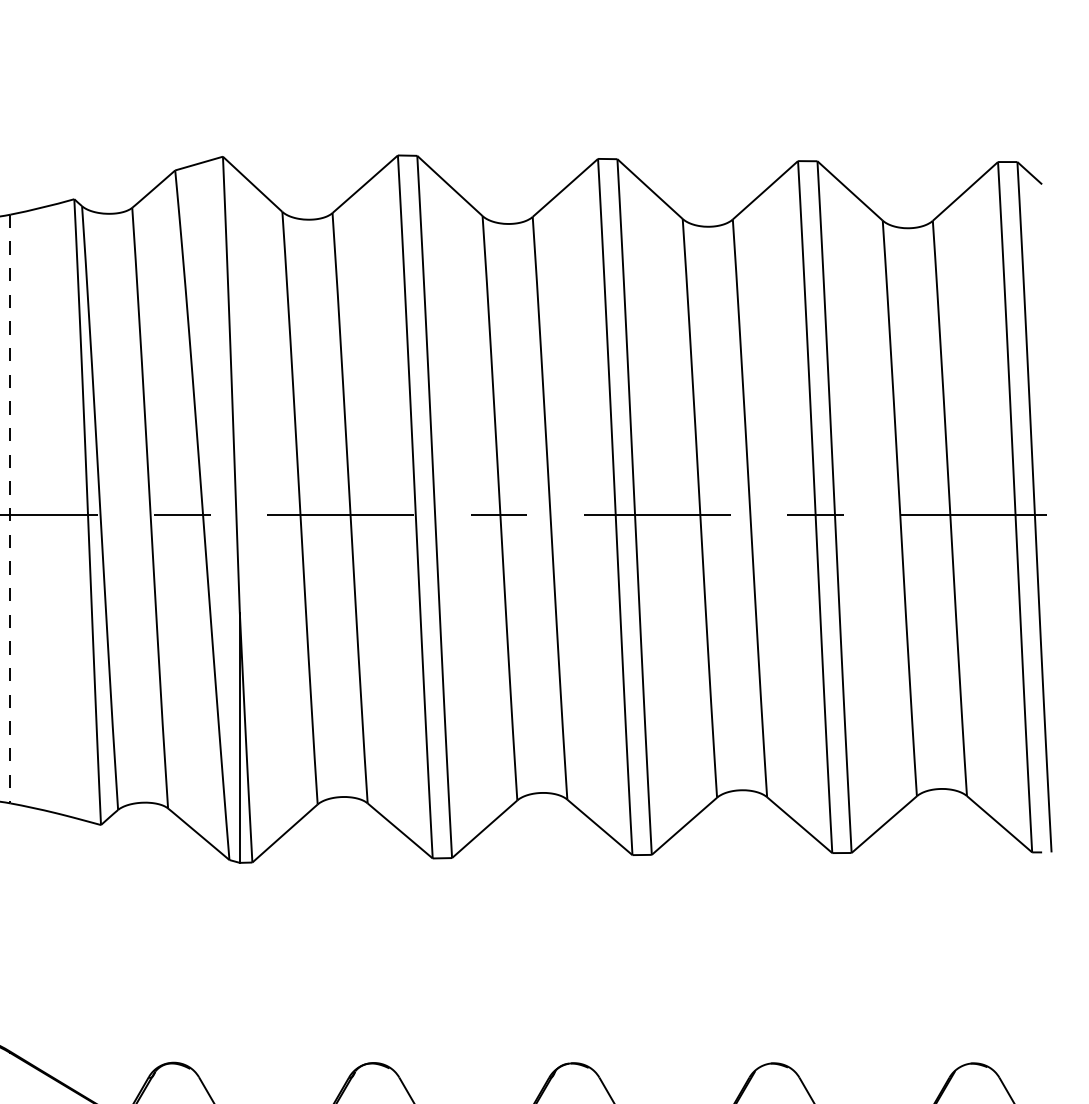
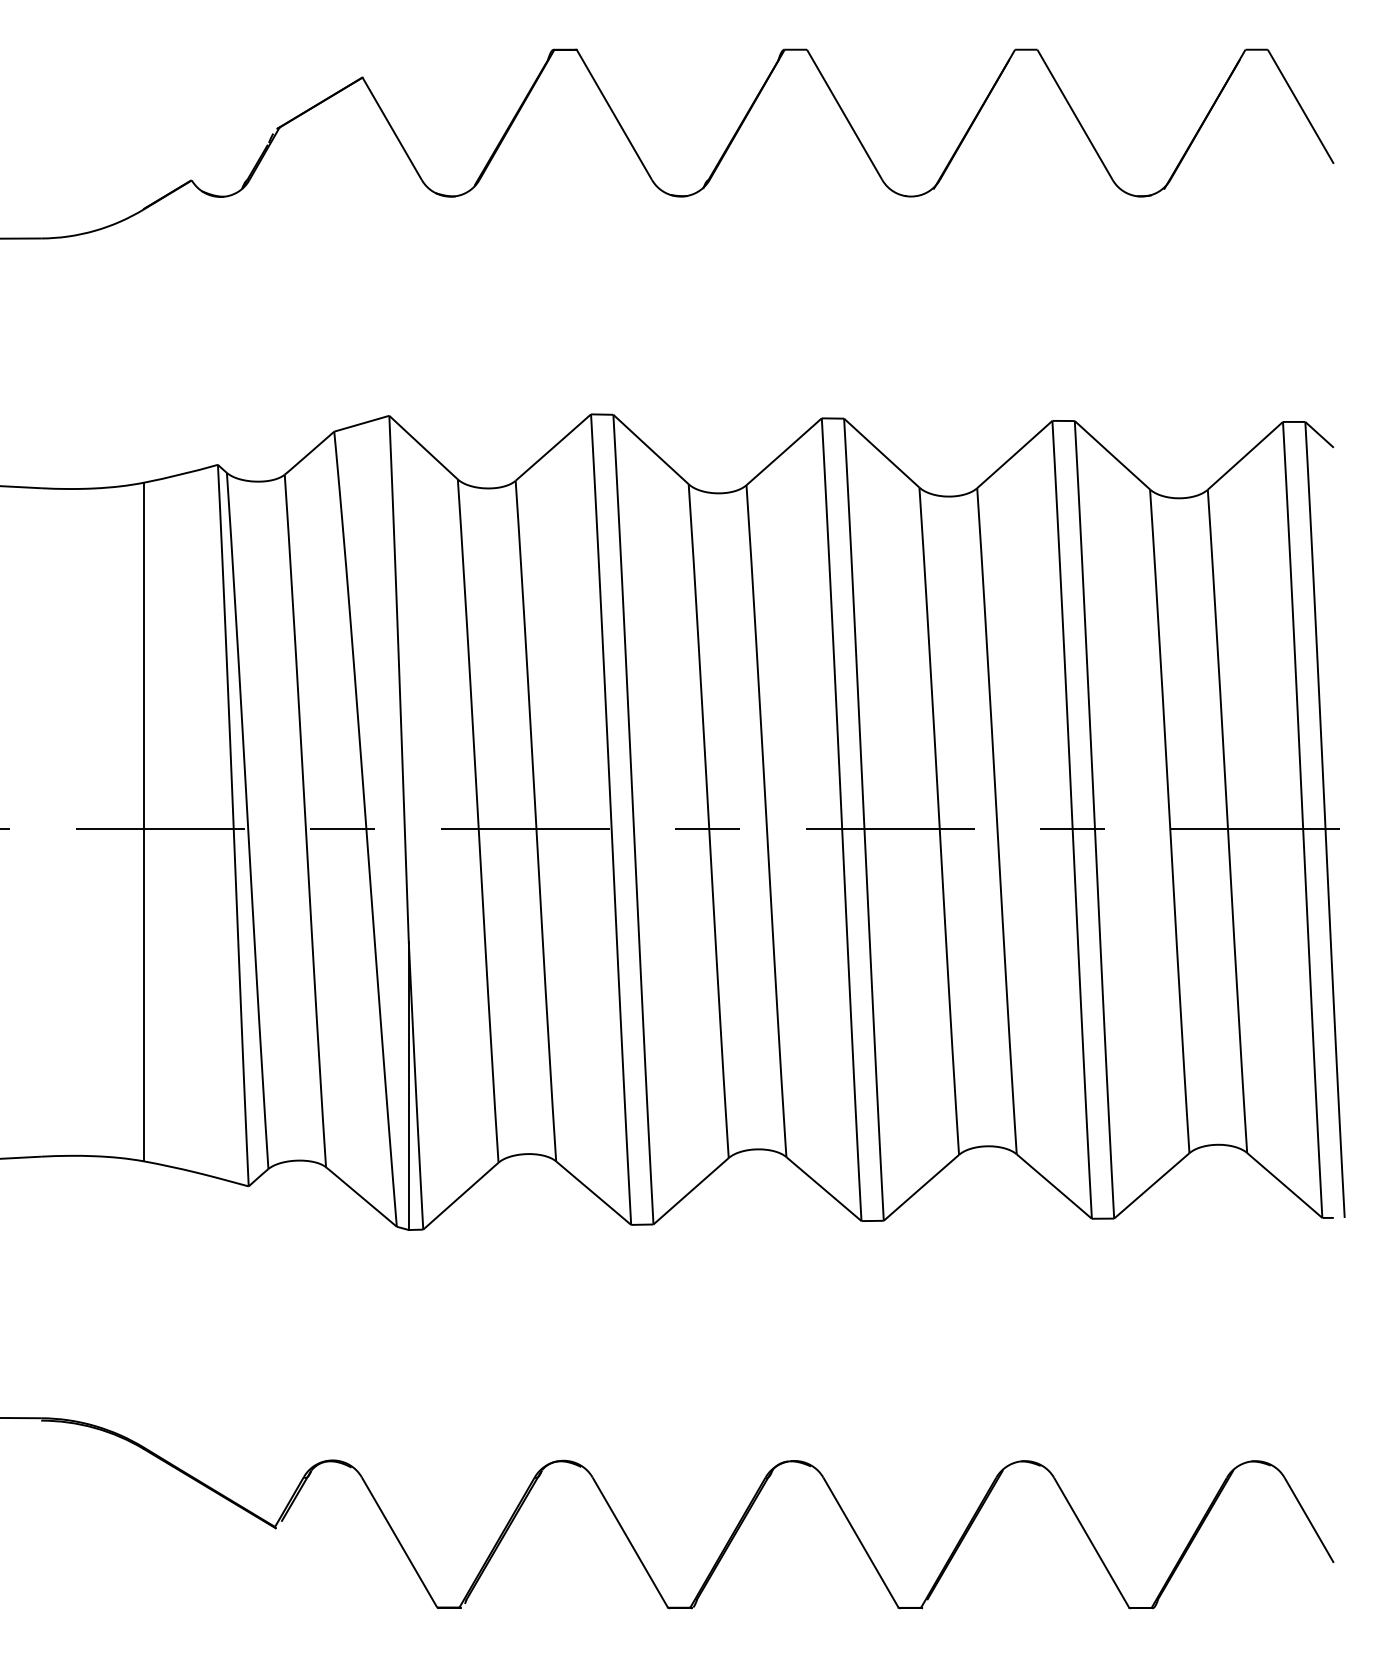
line: (10, 509) -> (144, 822), dashed -> solid

